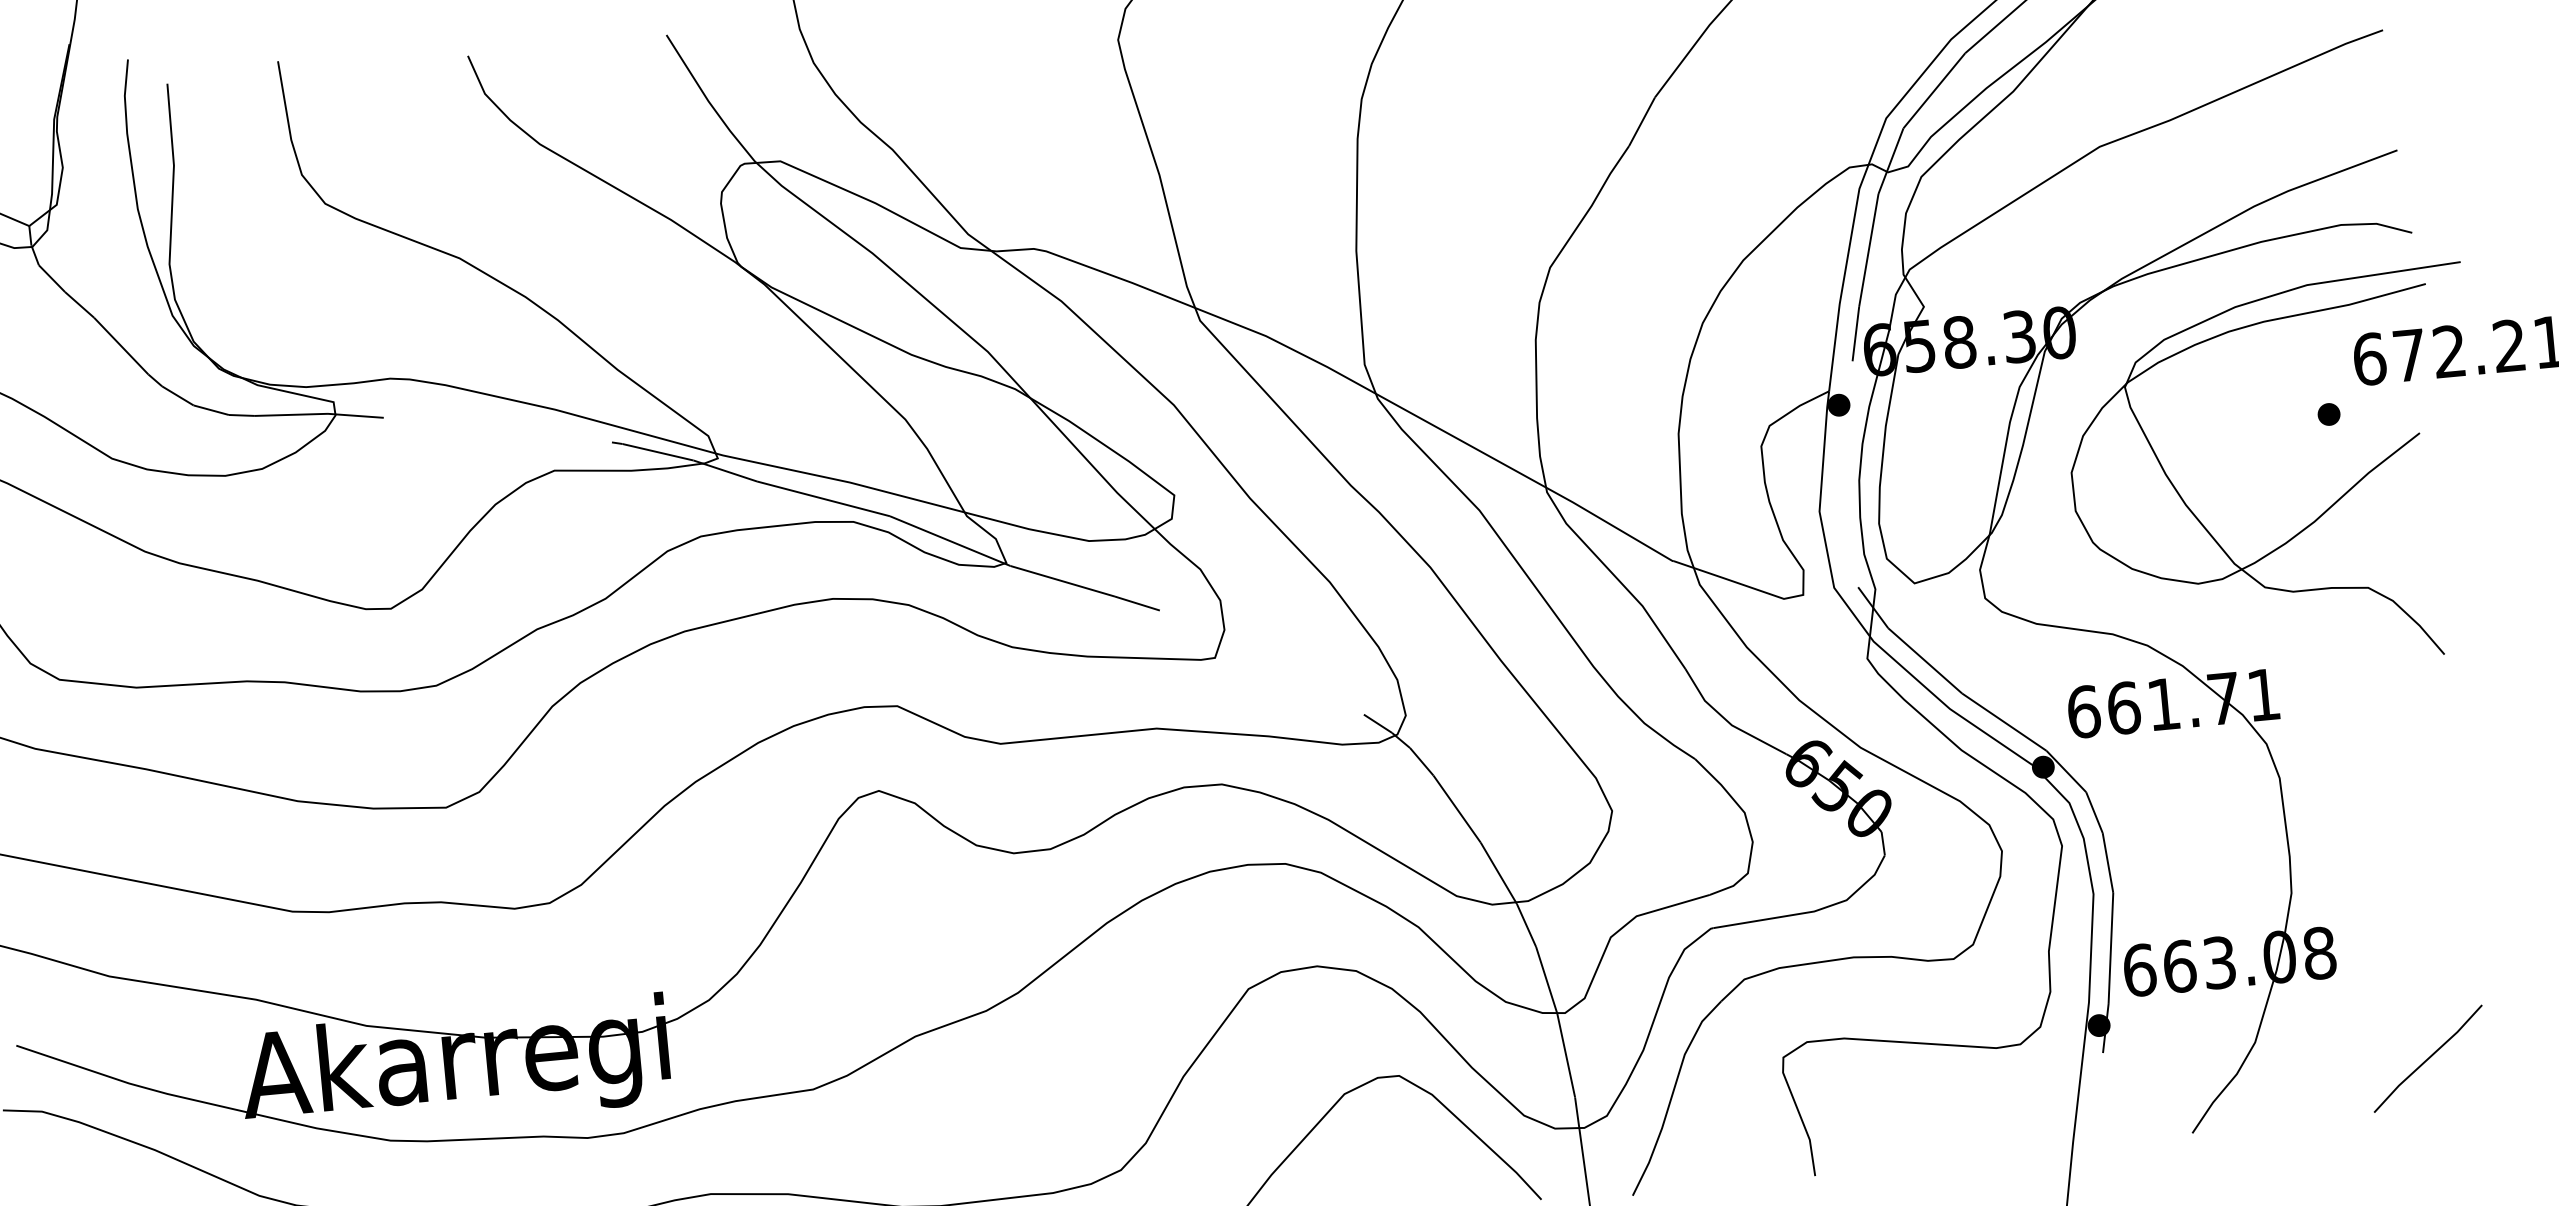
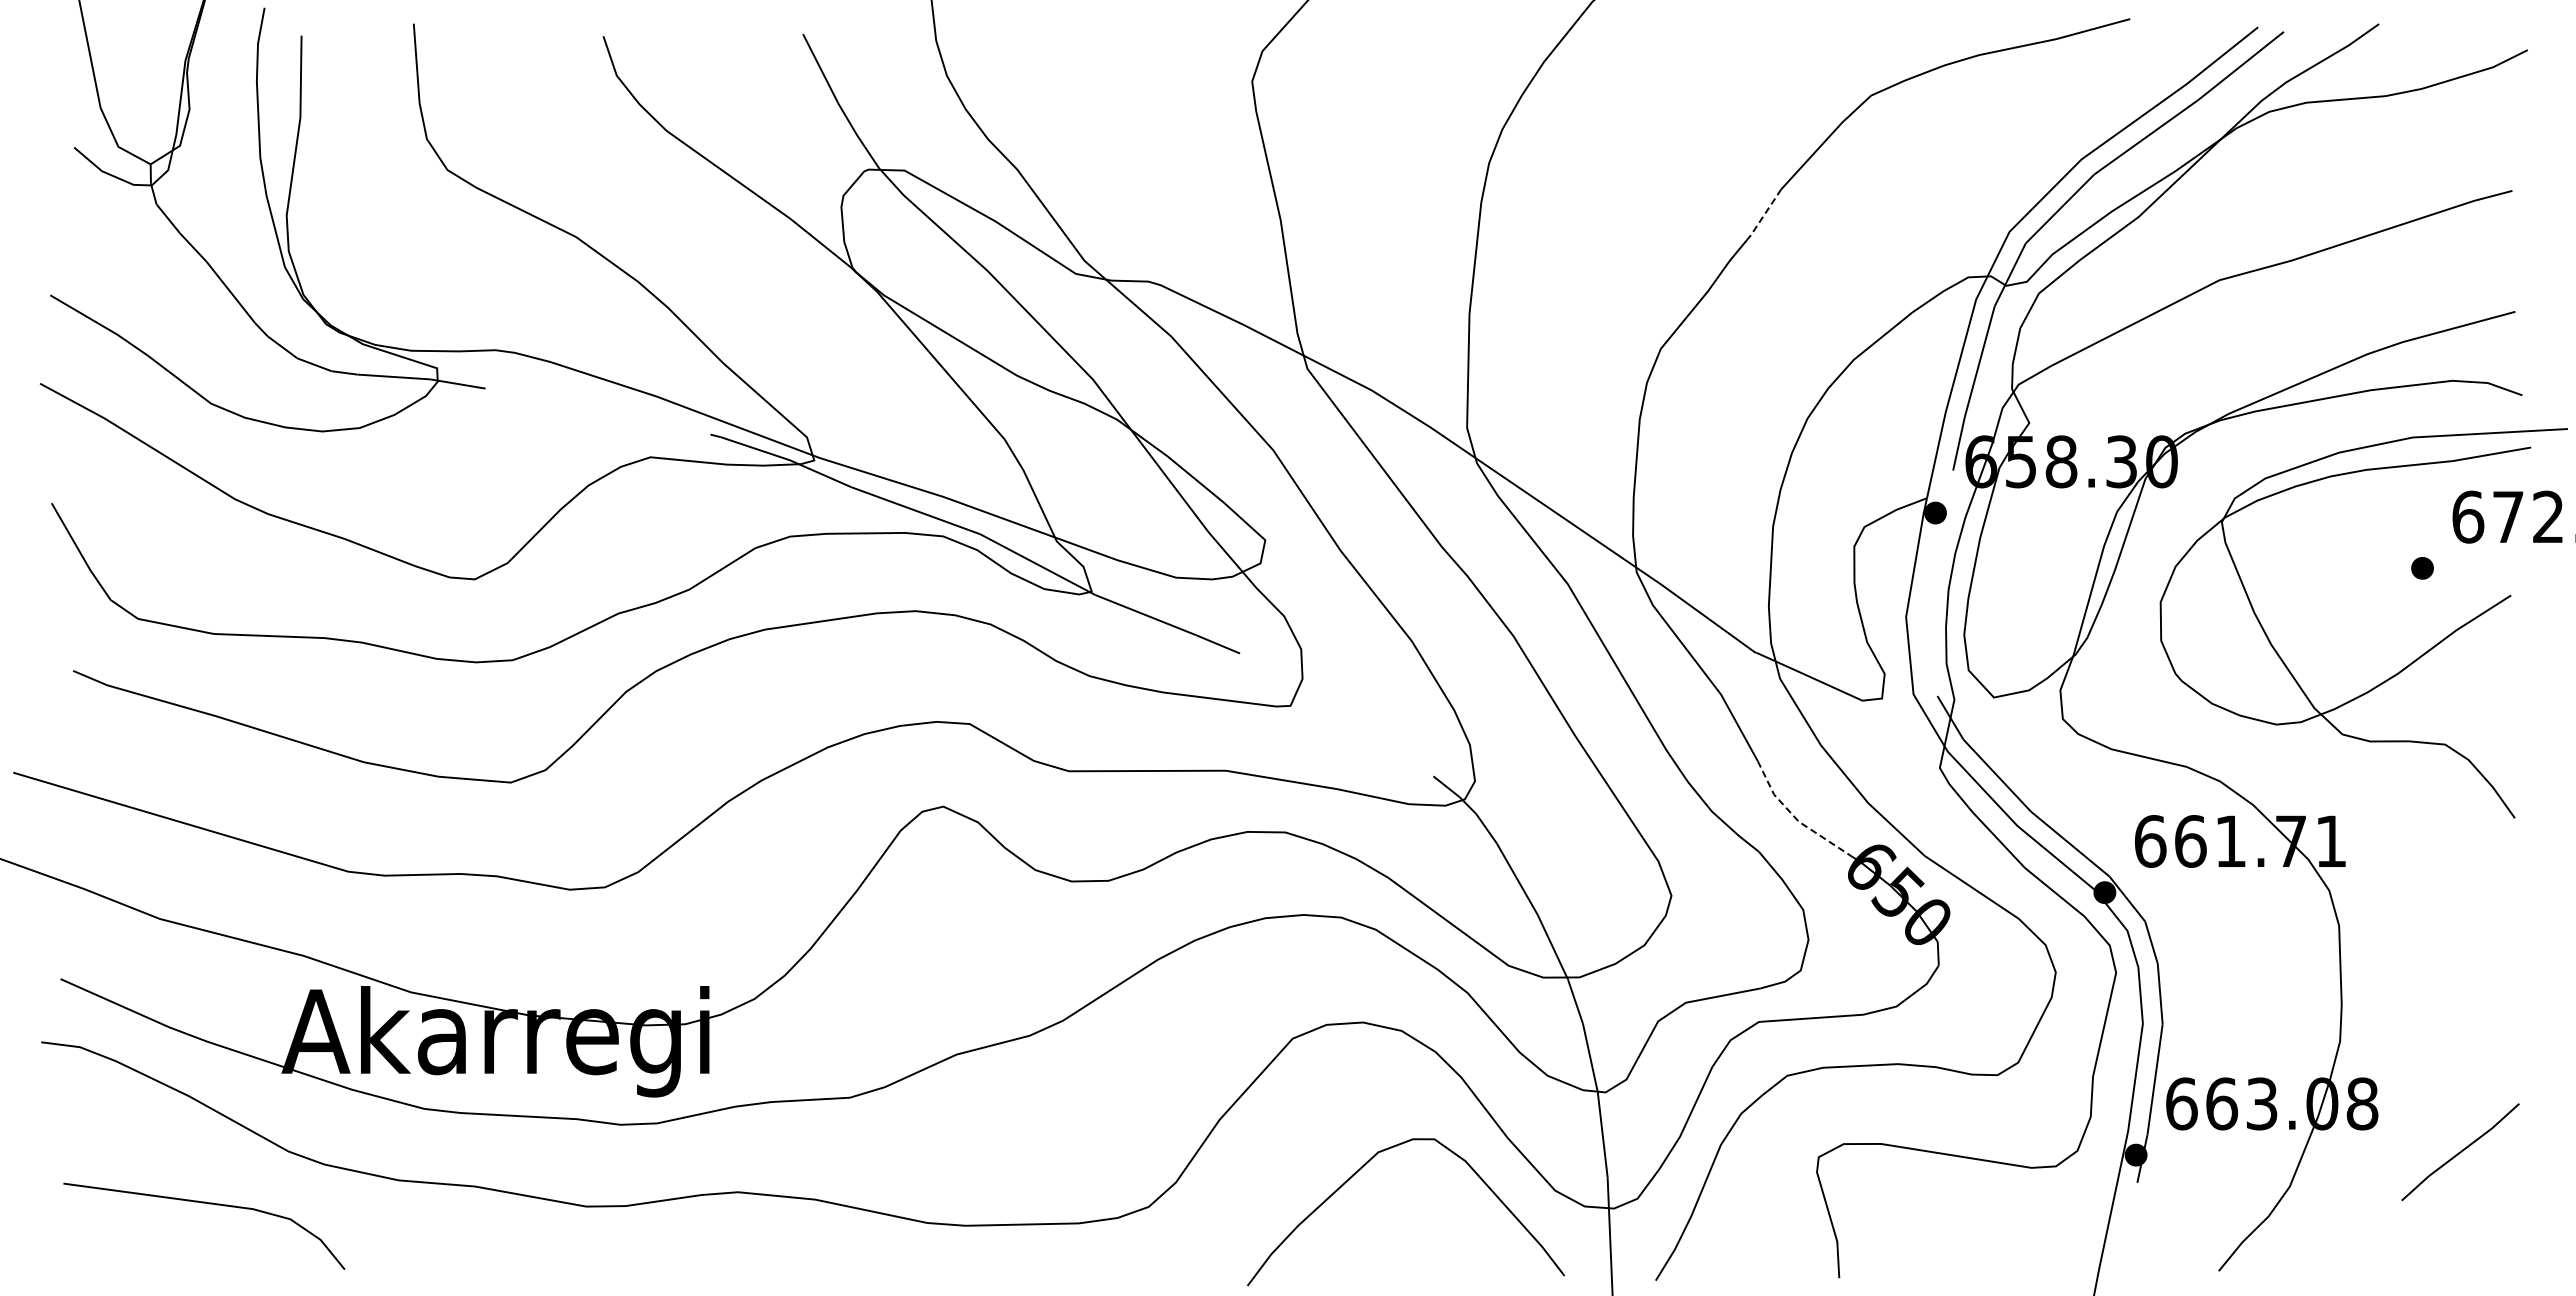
line: (1642, 121) -> (1766, 212), solid -> dashed
line: (1727, 721) -> (1794, 817), solid -> dashed
line: (2428, 1059) -> (2460, 1152), moved

